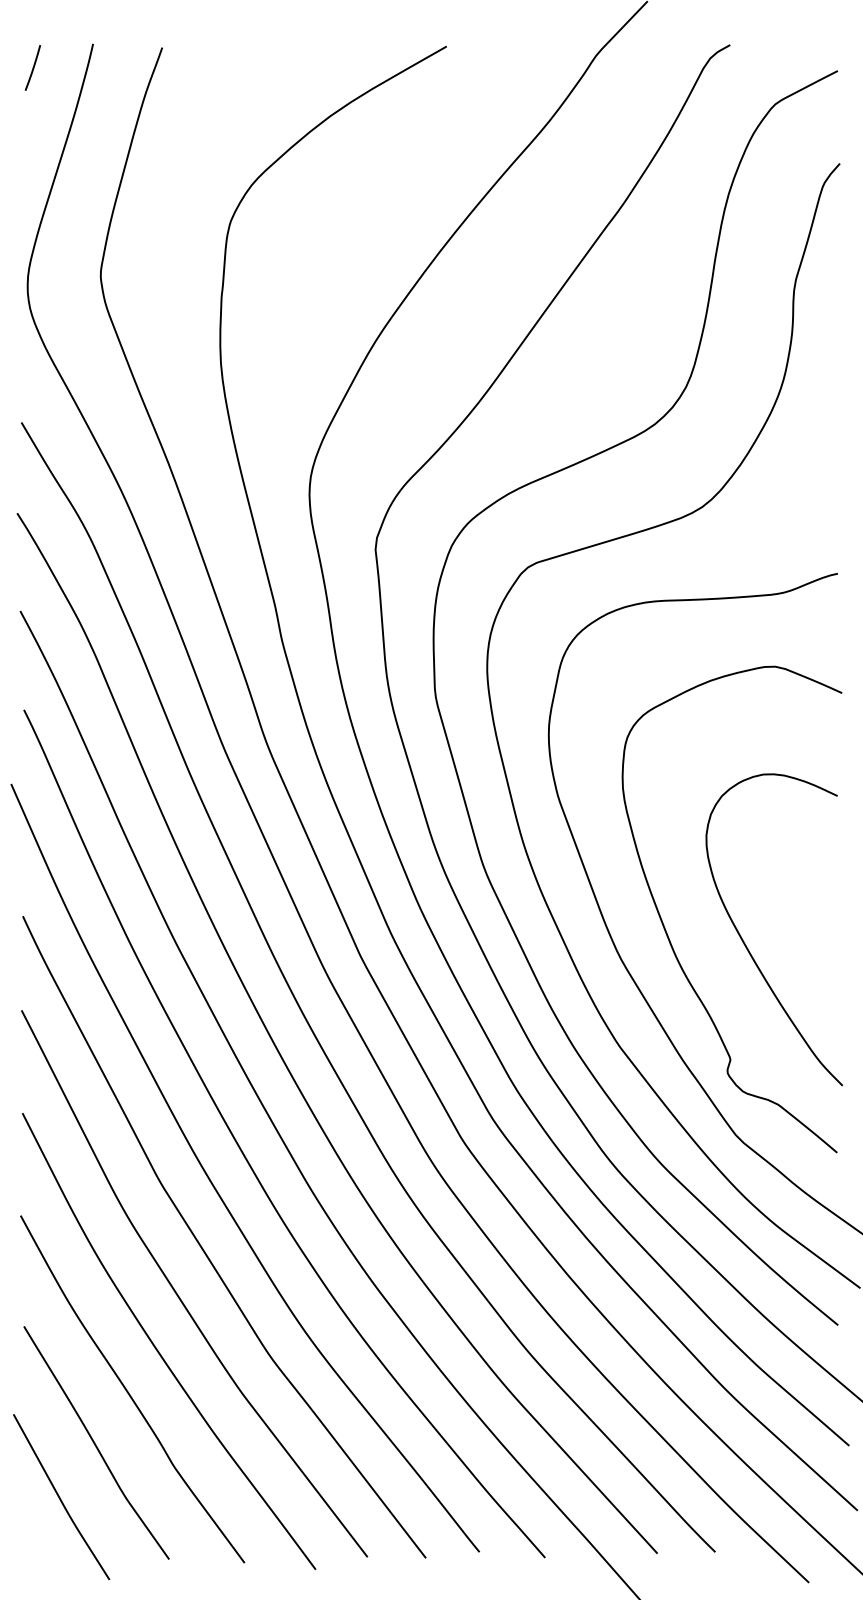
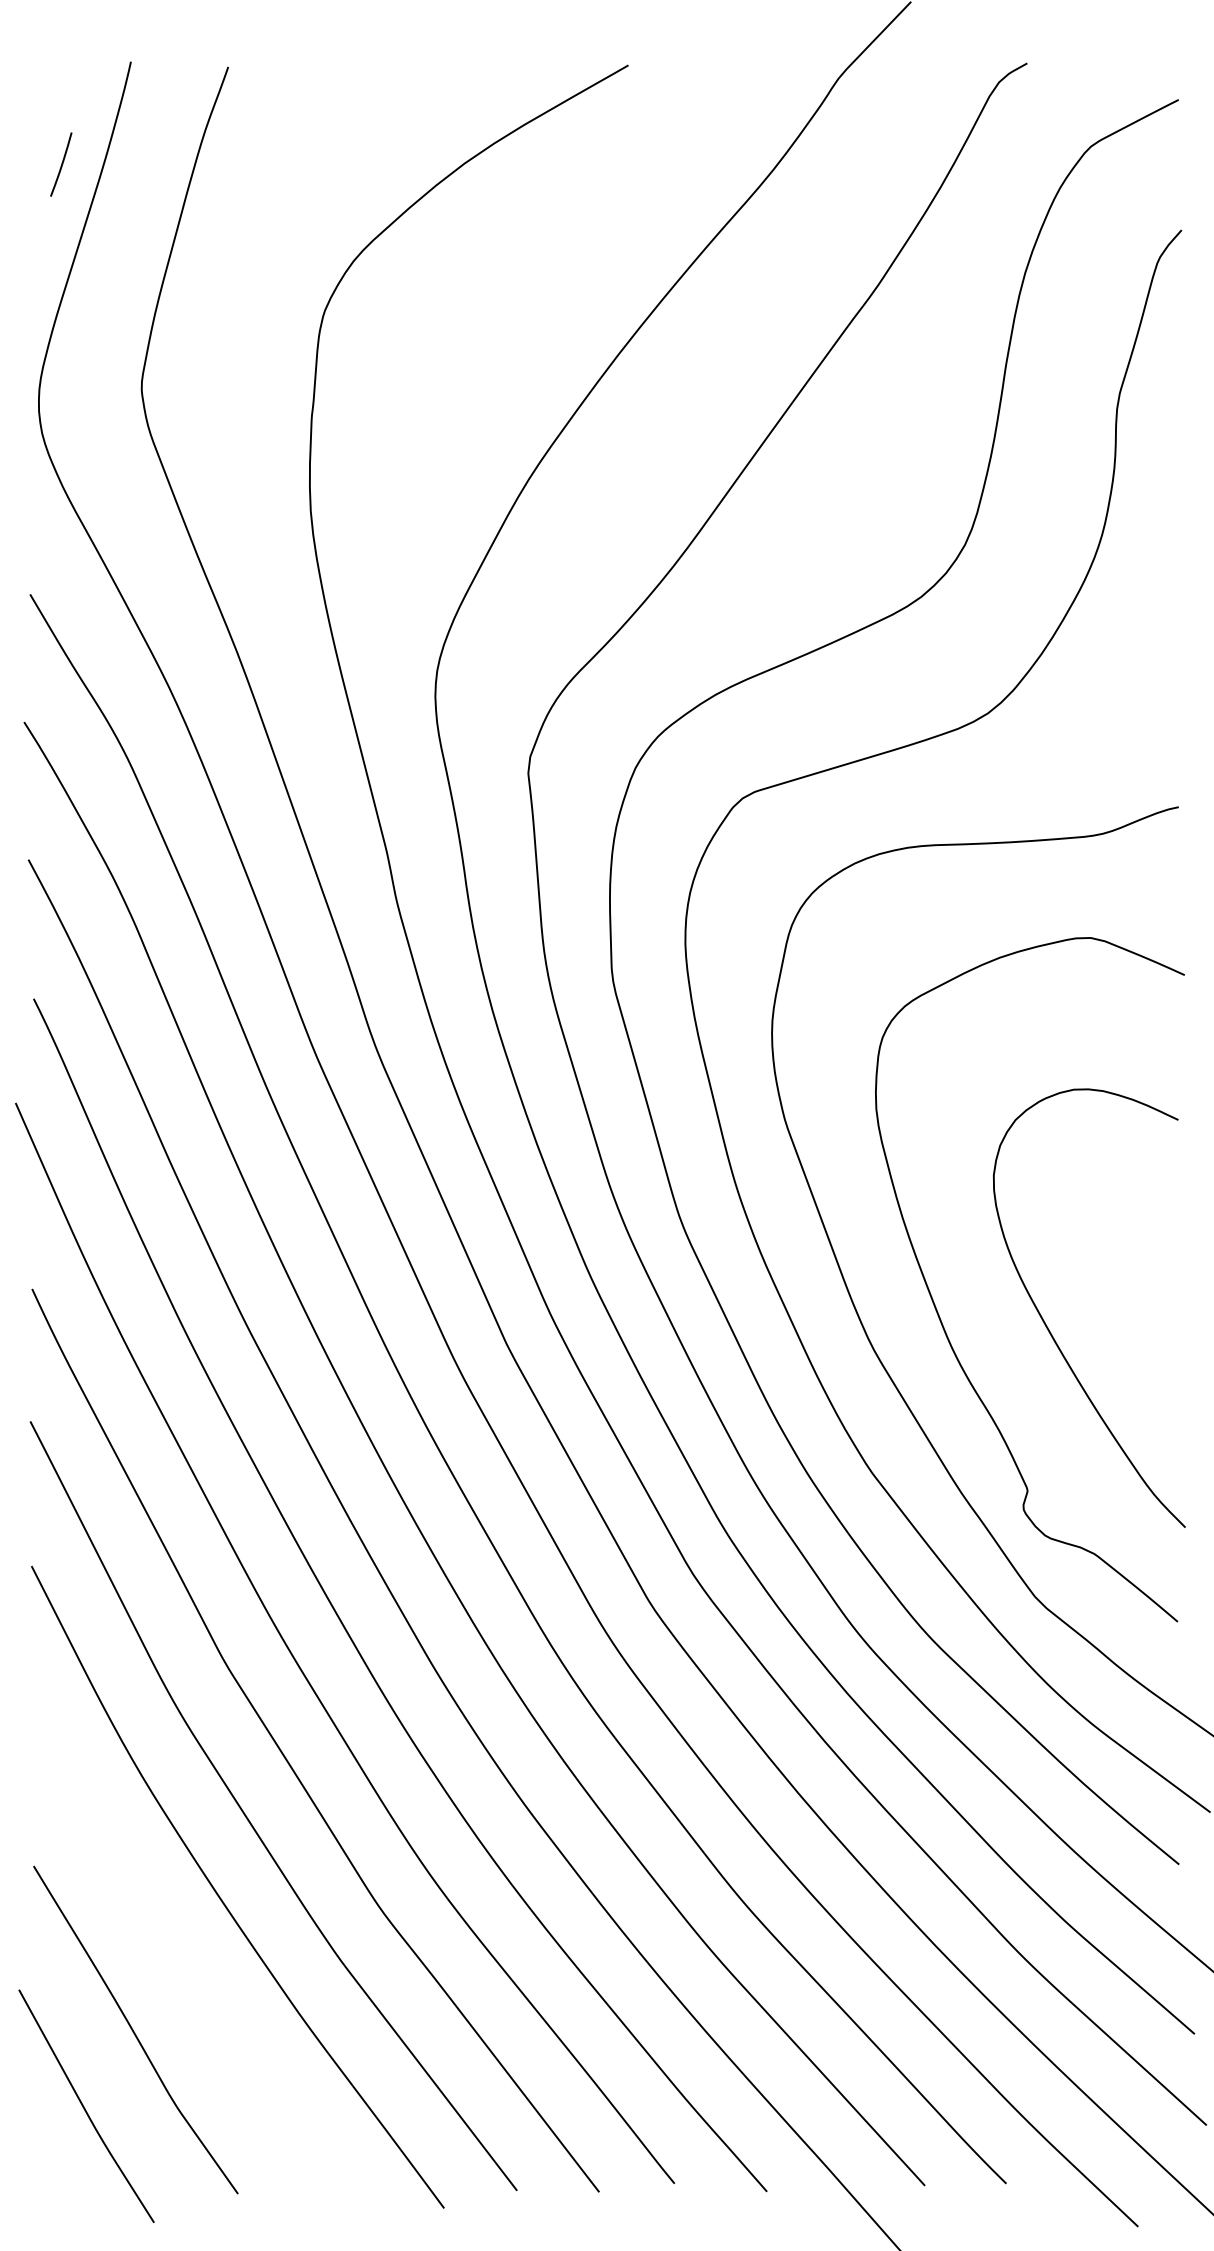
line: (33, 67) -> (61, 164), moved
curve: (129, 1392) -> (181, 1959), removed

